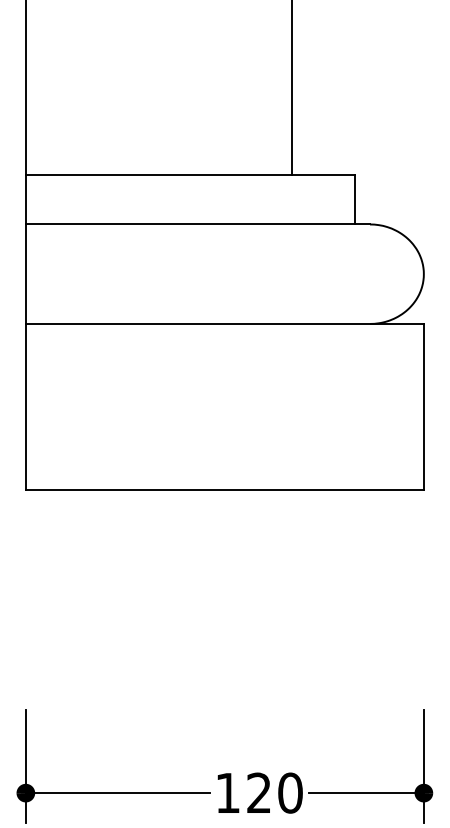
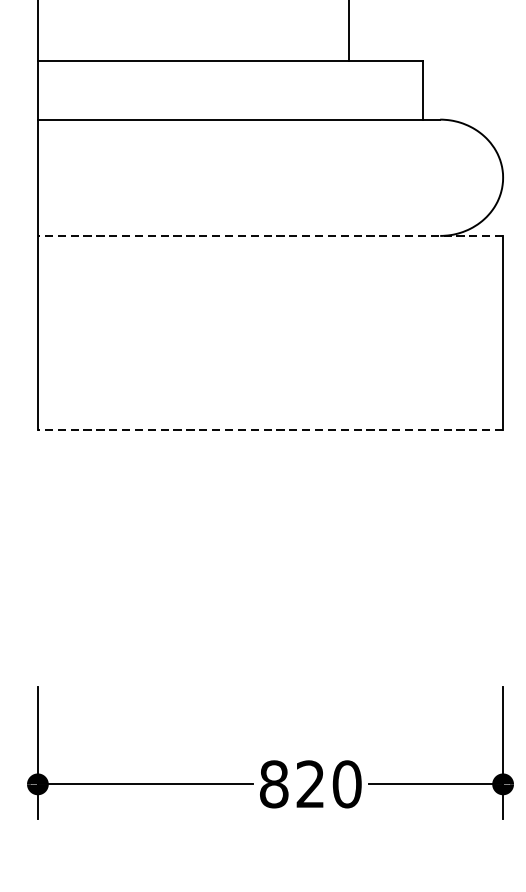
line: (224, 323) -> (270, 235), solid -> dashed
line: (224, 489) -> (270, 429), solid -> dashed
text: (227, 792) -> (273, 783), 120 -> 820

